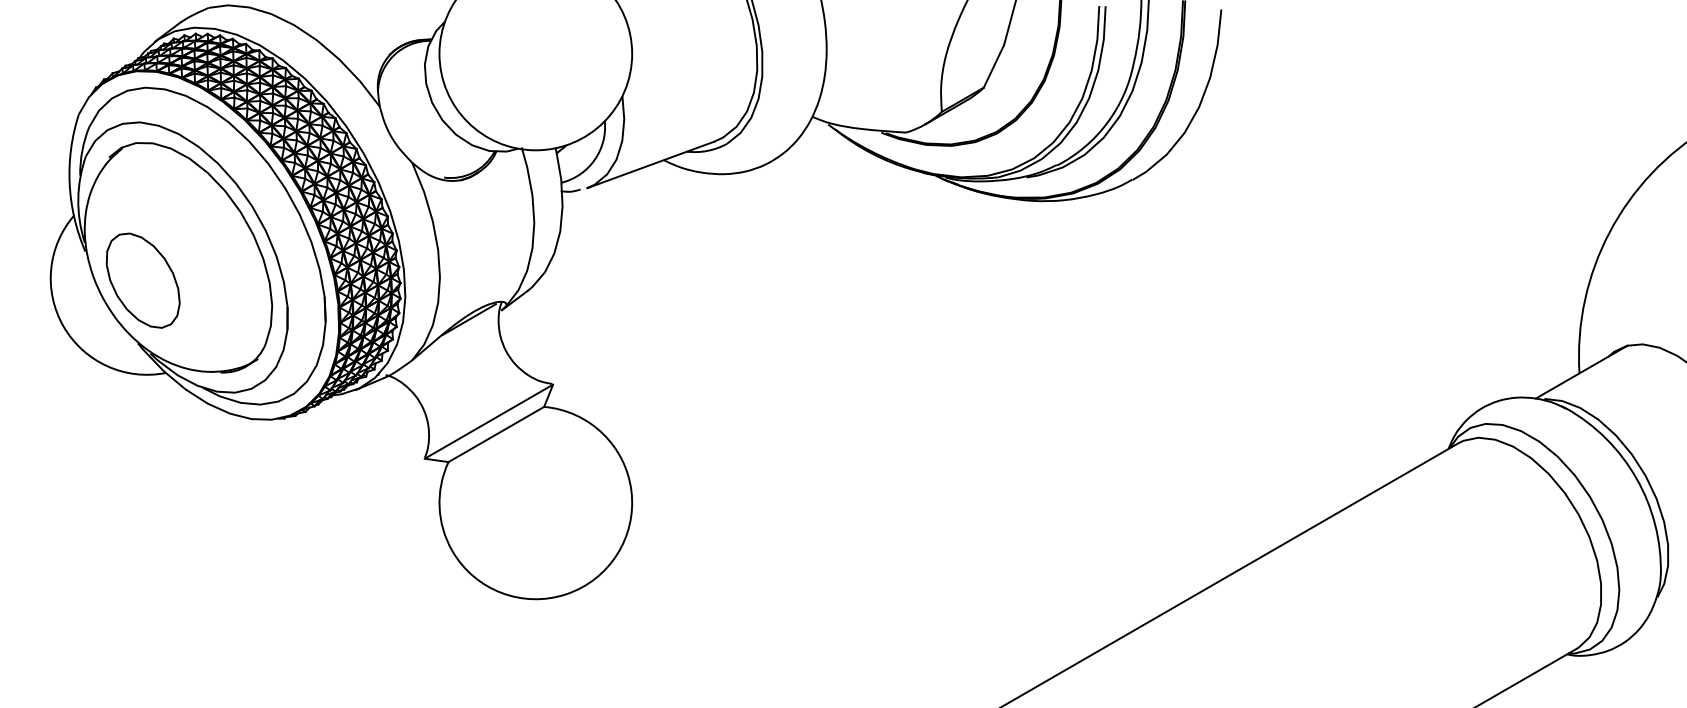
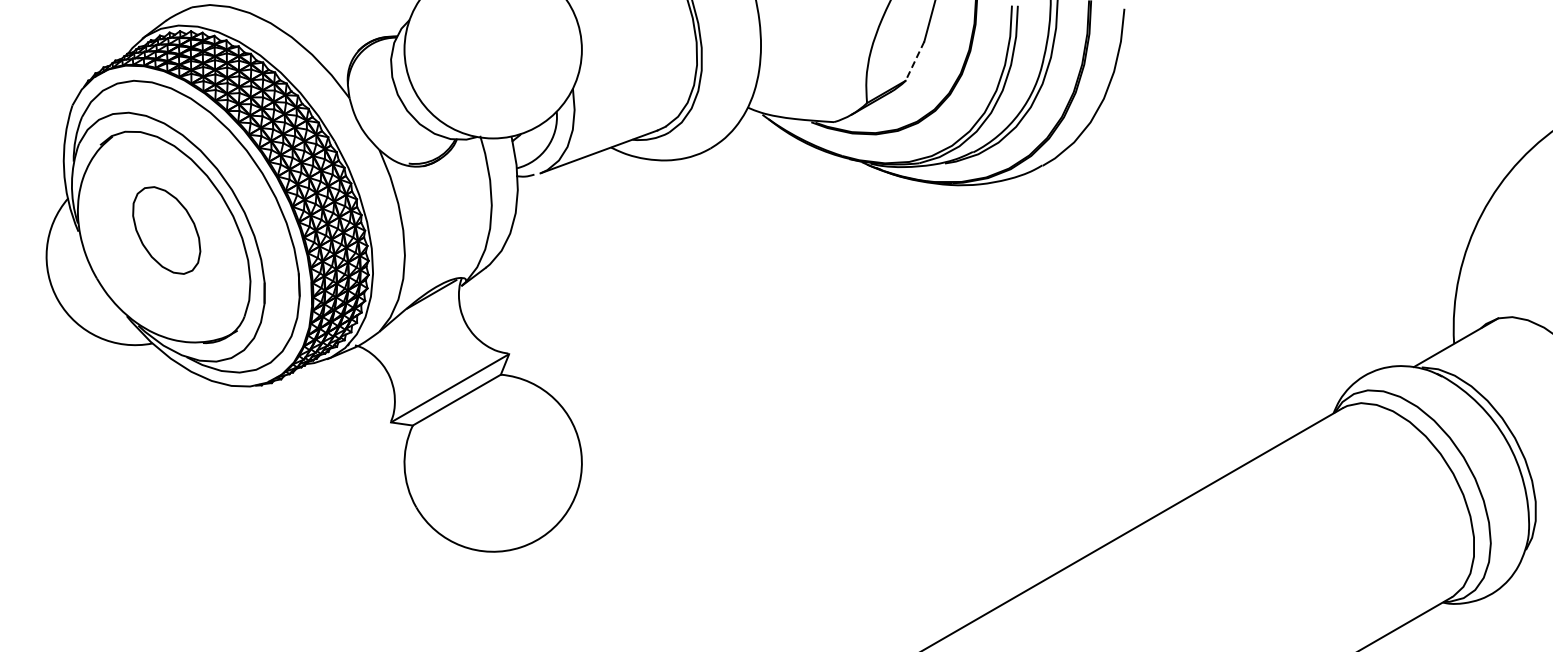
line: (994, 66) -> (915, 61), solid -> dashed
part: (142, 280) -> (166, 230), moved

